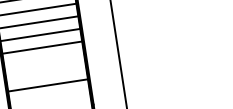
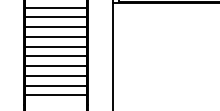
line: (43, 60) -> (55, 66), added
line: (45, 72) -> (55, 75), added
line: (49, 98) -> (55, 95), added

